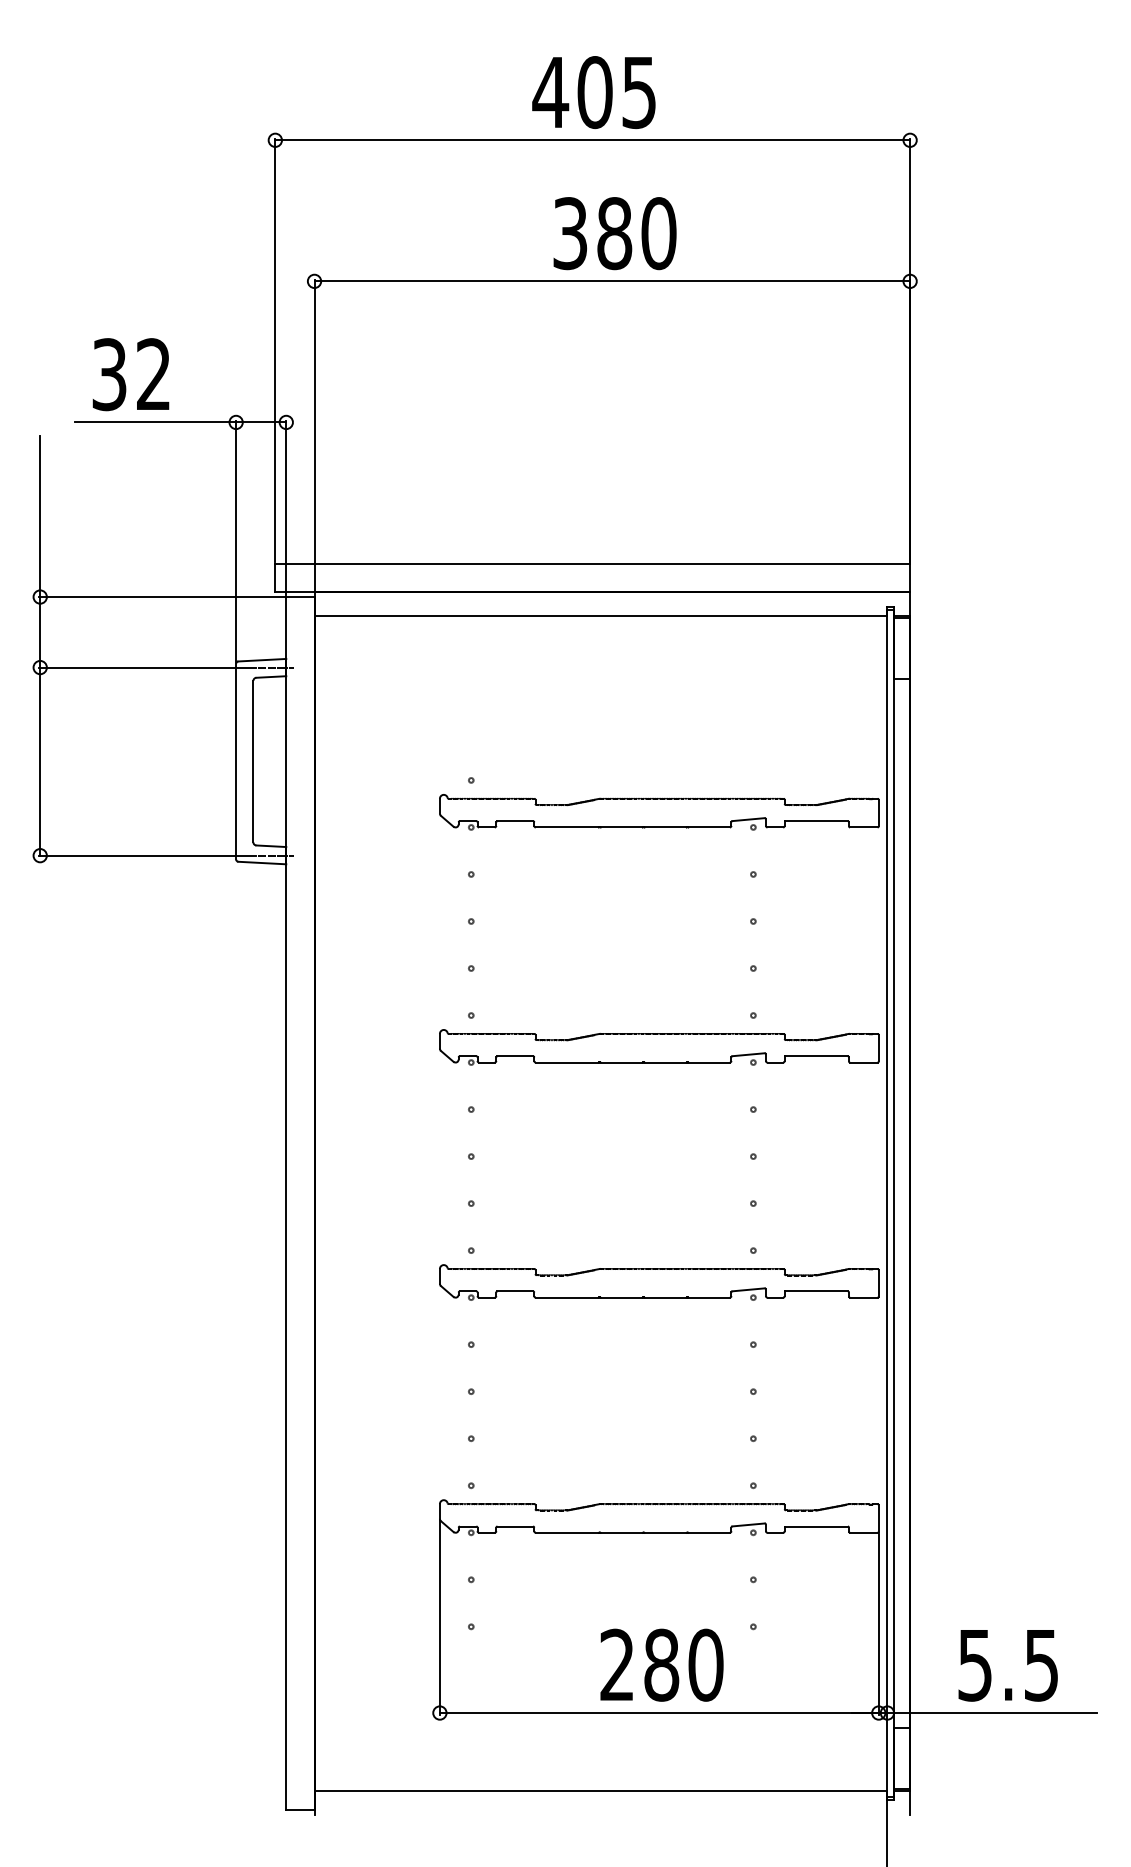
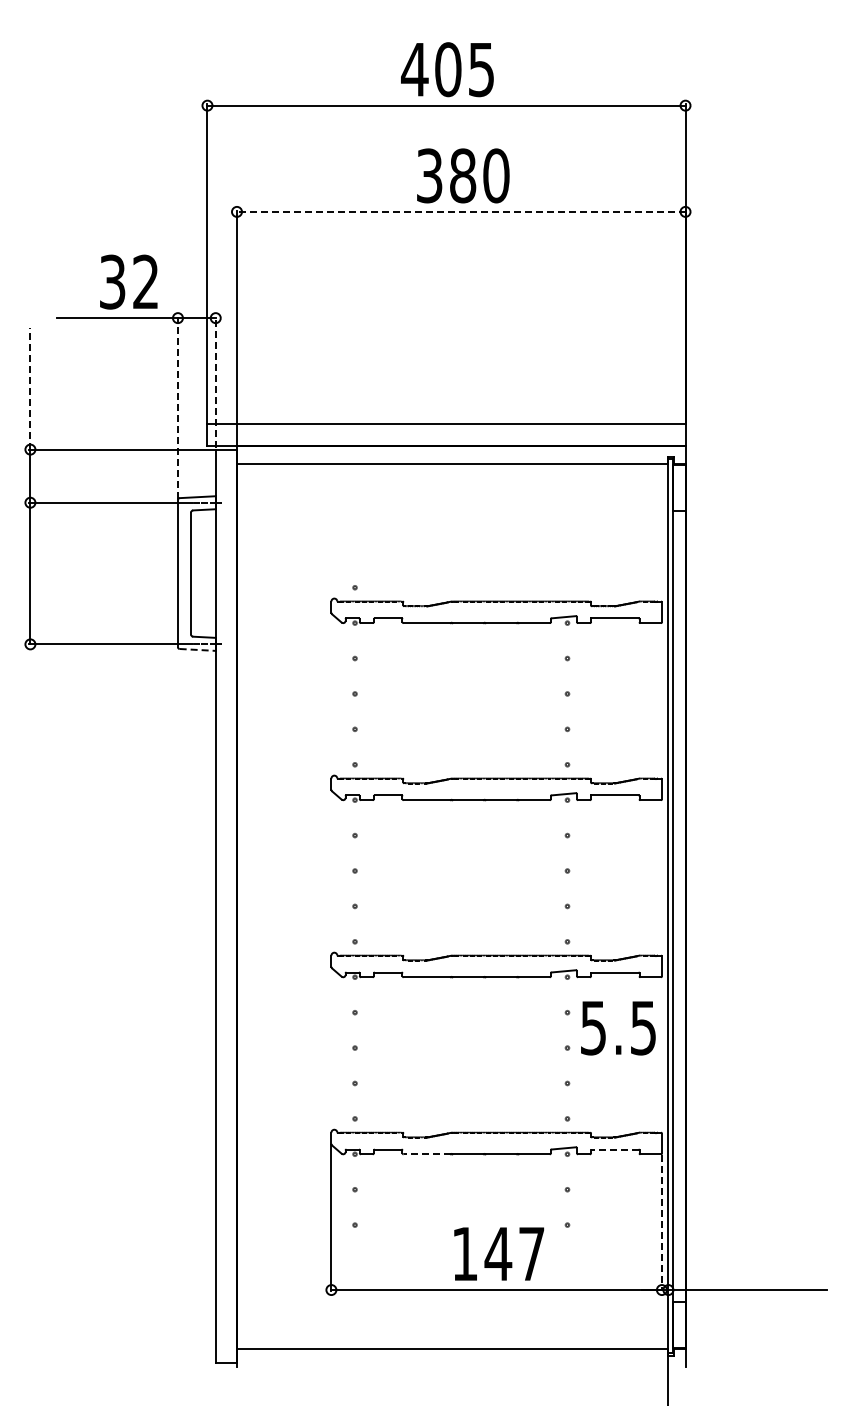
line: (611, 280) -> (460, 211), solid -> dashed
text: (130, 373) -> (128, 281), moved
line: (285, 507) -> (215, 382), solid -> dashed
line: (40, 515) -> (30, 388), solid -> dashed
line: (235, 541) -> (177, 407), solid -> dashed
line: (263, 862) -> (198, 649), solid -> dashed
line: (815, 1526) -> (614, 1149), solid -> dashed
line: (567, 1533) -> (427, 1154), solid -> dashed
line: (878, 1624) -> (661, 1223), solid -> dashed
text: (661, 1664) -> (498, 1253), 280 -> 147
text: (1008, 1665) -> (618, 1028), moved

